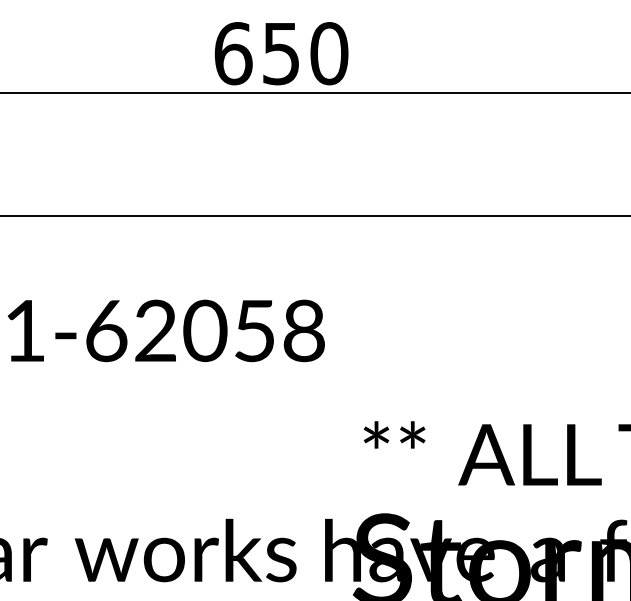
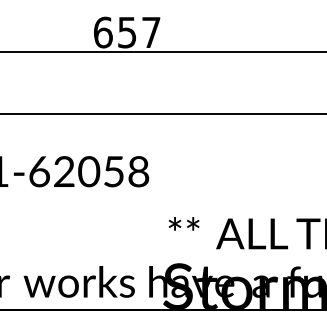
text: (329, 53) -> (151, 32), 650 -> 657

